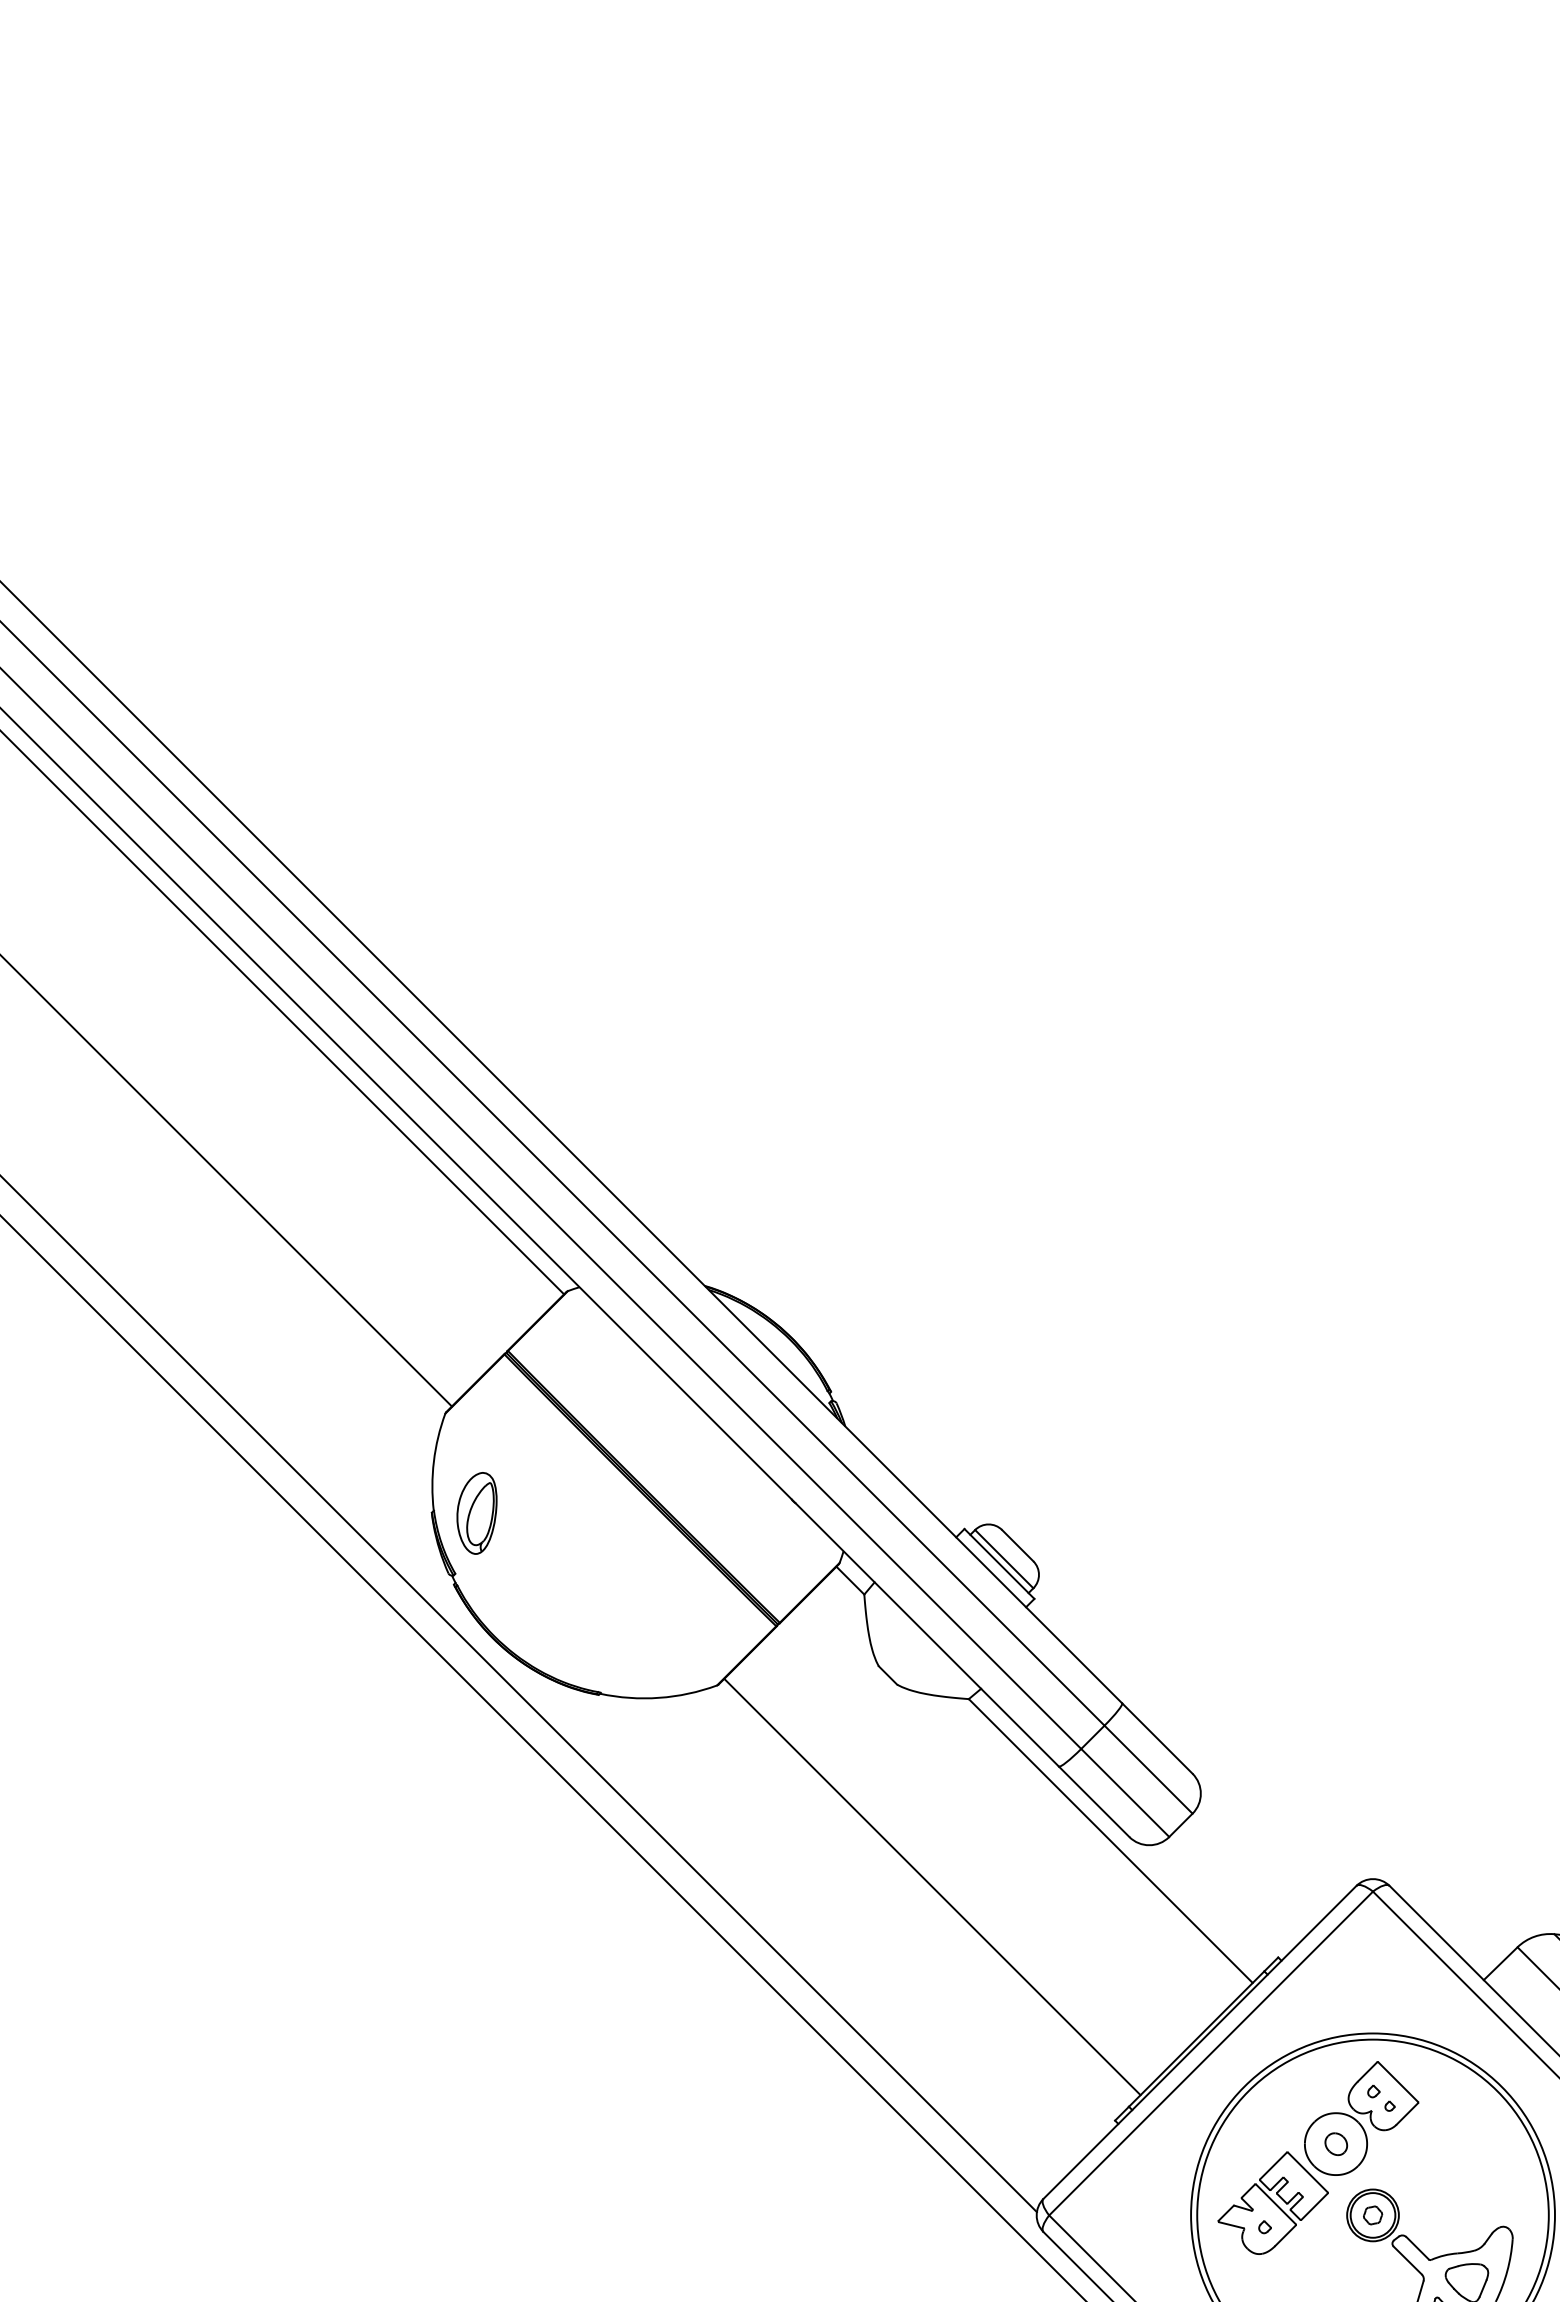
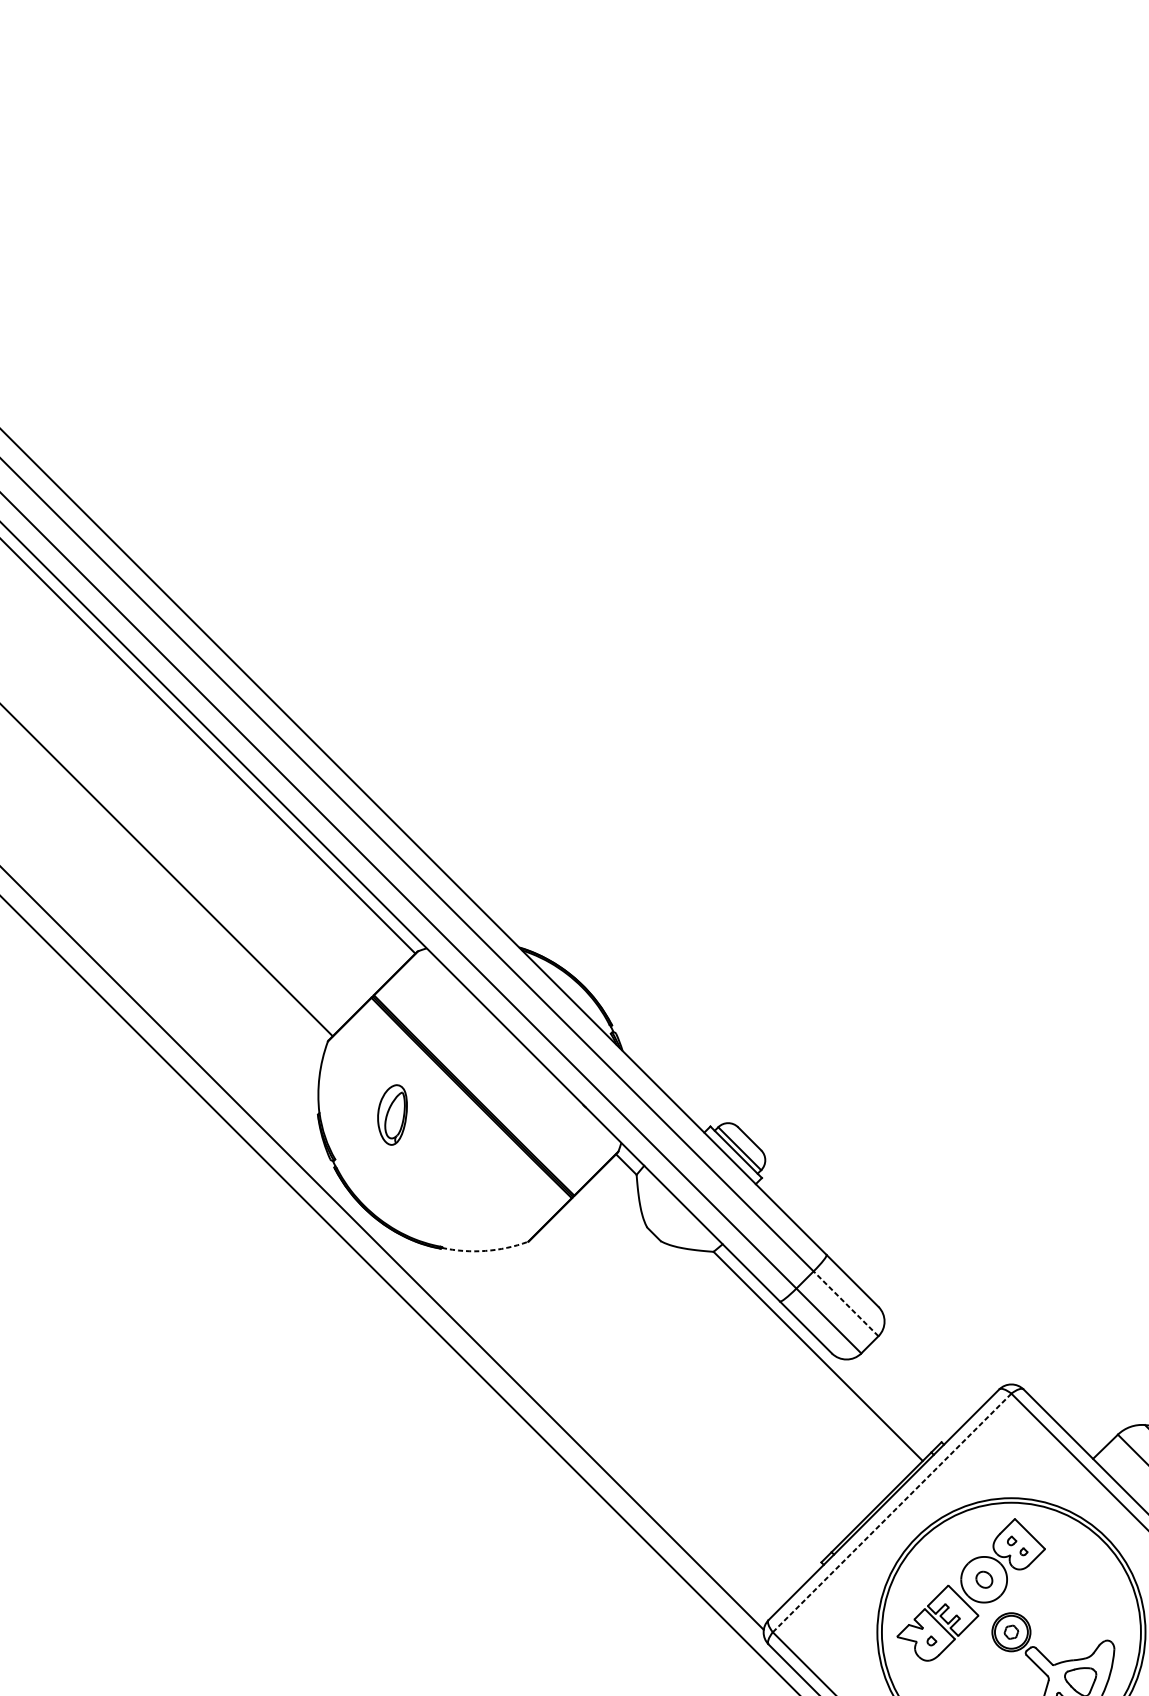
part: (476, 1513) -> (392, 1115), moved
arc: (659, 1697) -> (485, 1250), solid -> dashed
line: (1148, 1769) -> (846, 1303), solid -> dashed
line: (932, 1886) -> (686, 1389), removed
line: (1211, 2053) -> (892, 1512), solid -> dashed

